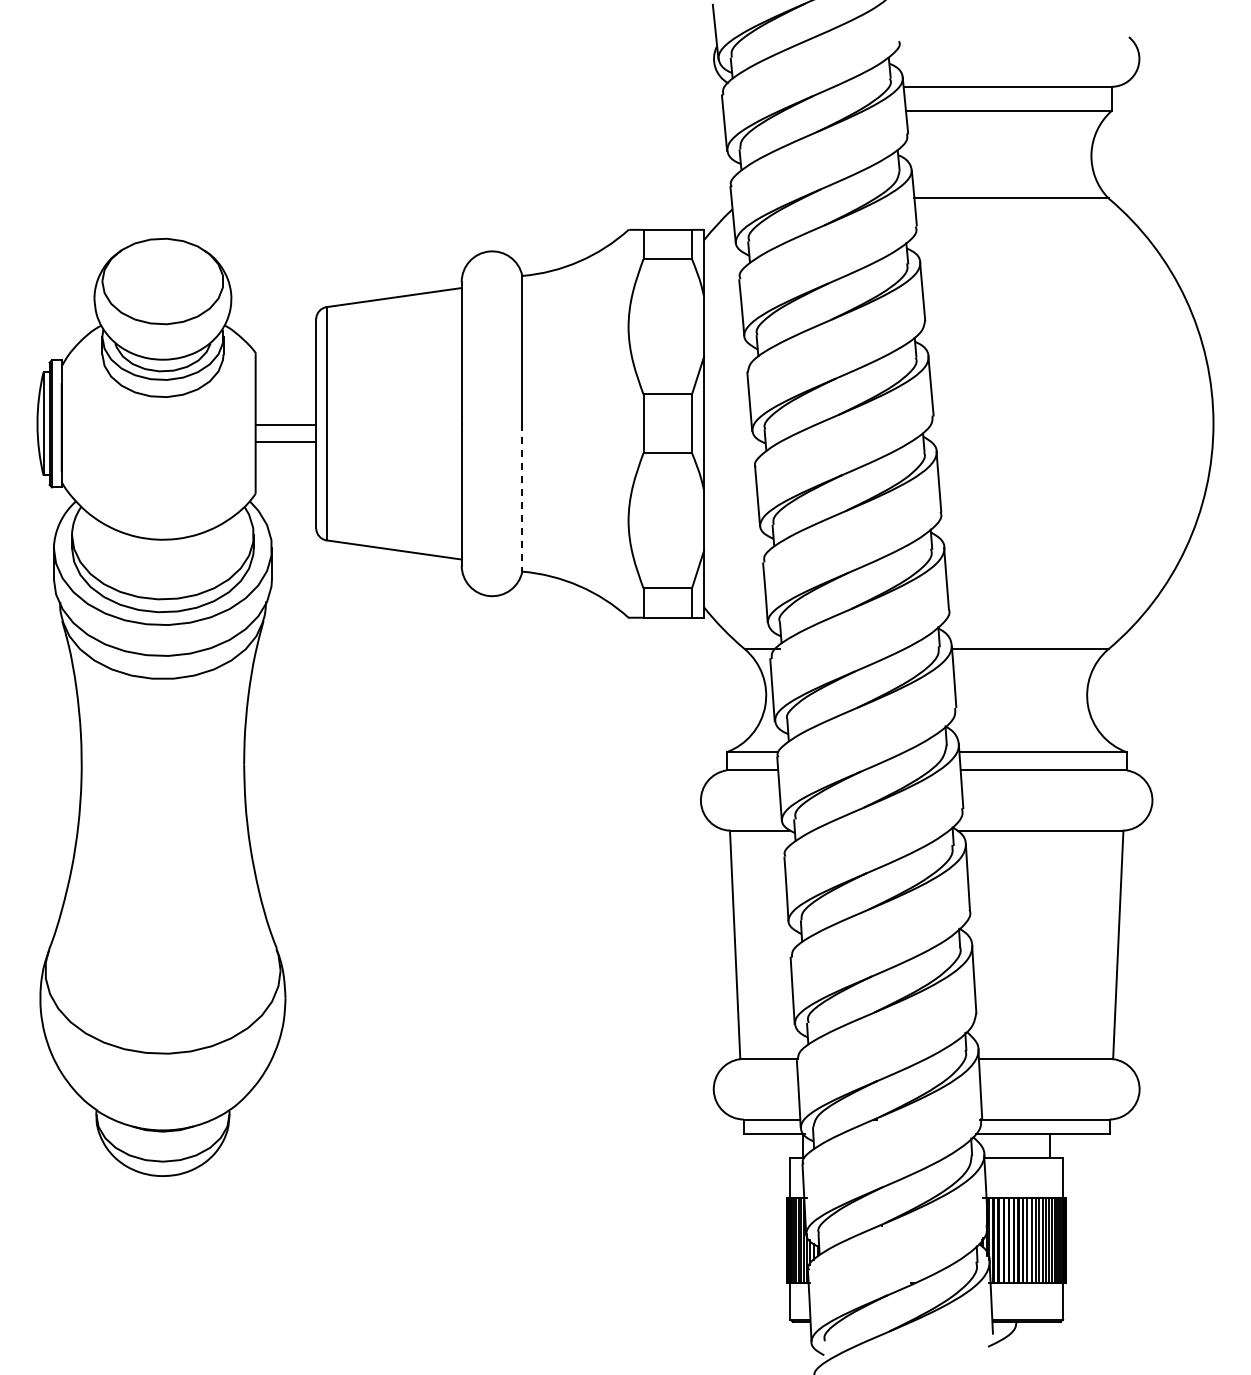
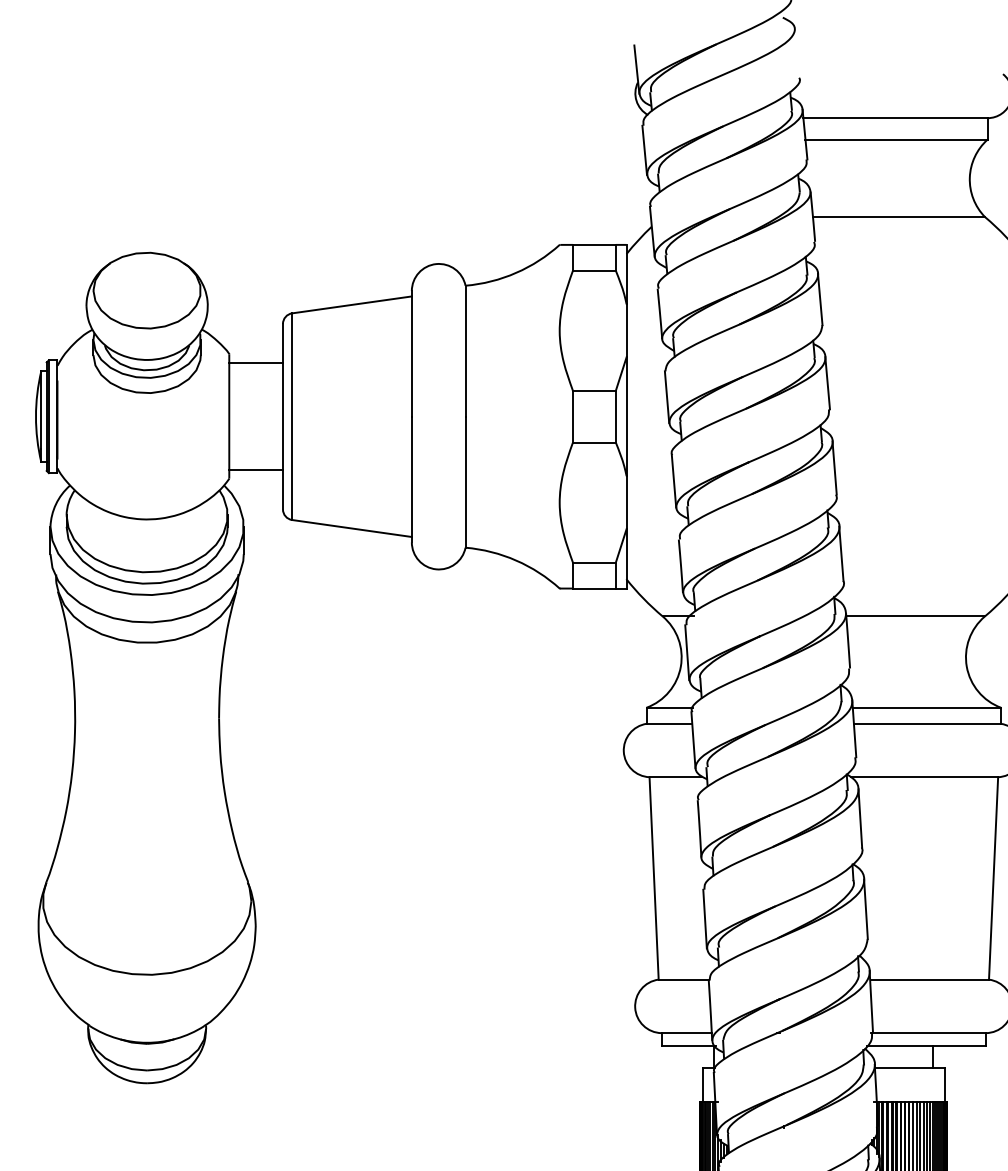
line: (285, 425) -> (255, 363), moved
line: (285, 442) -> (255, 470), moved
line: (522, 497) -> (465, 482), dashed -> solid

